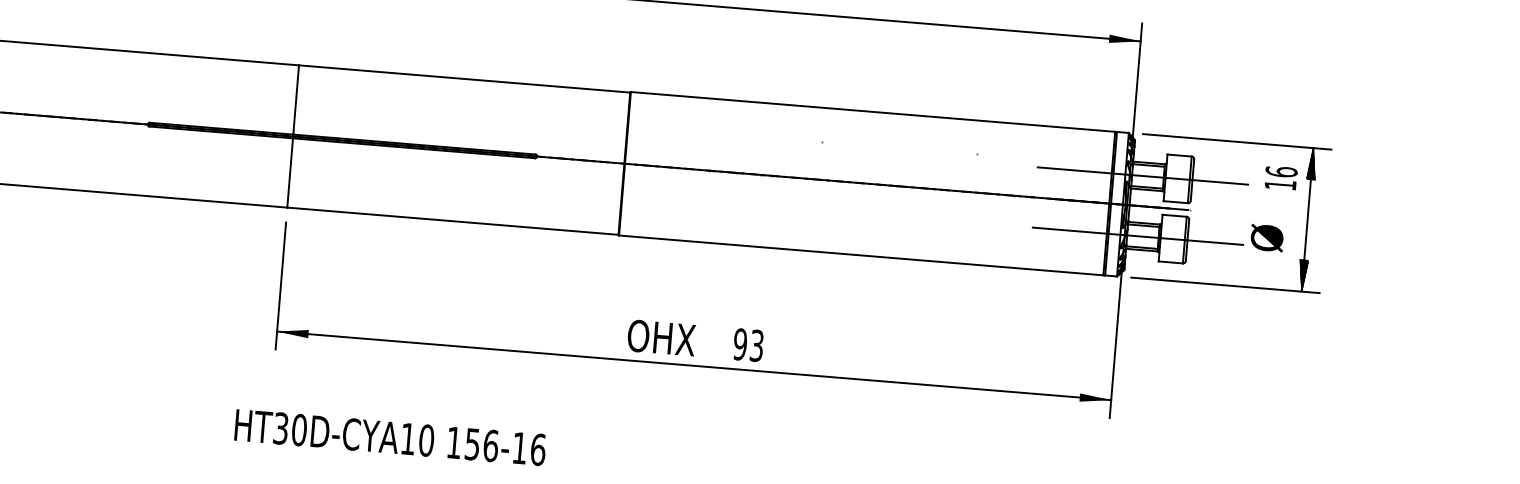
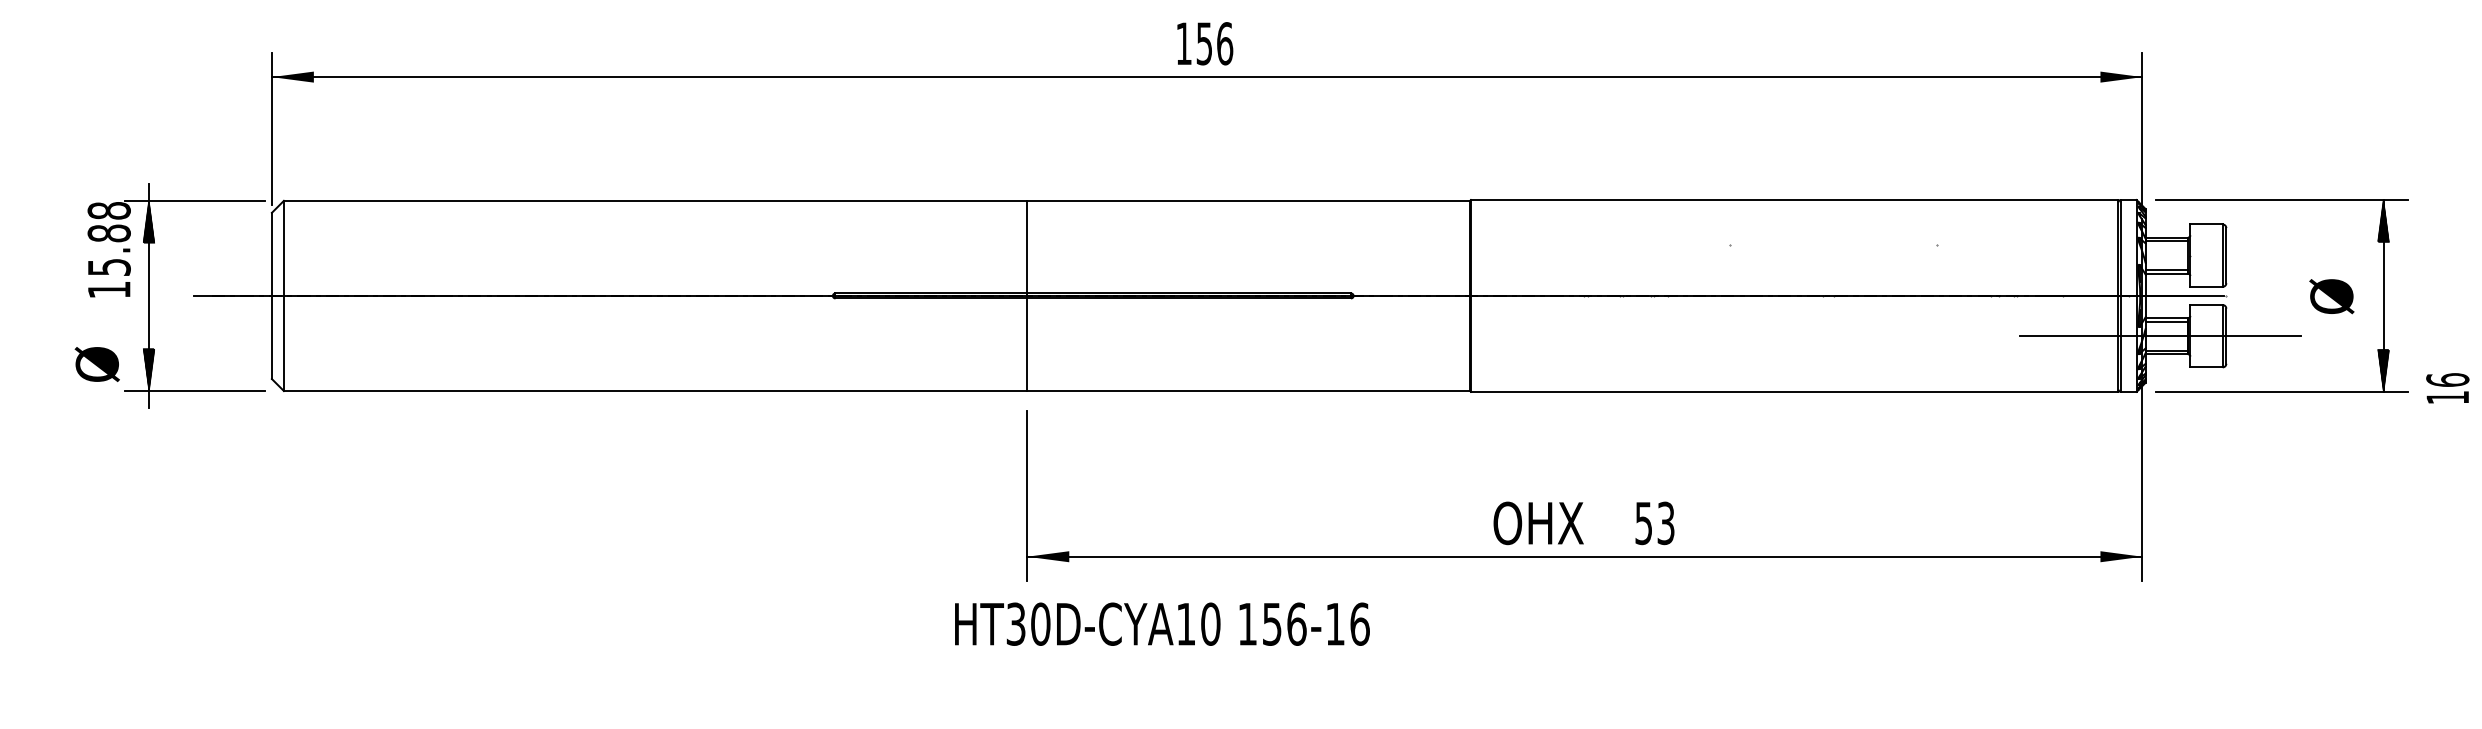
line: (1142, 175) -> (2159, 255), removed
text: (1280, 178) -> (2447, 388), moved
text: (1266, 238) -> (2331, 296), moved
text: (740, 343) -> (1643, 522), 93 -> 53
text: (390, 437) -> (1162, 623), moved

